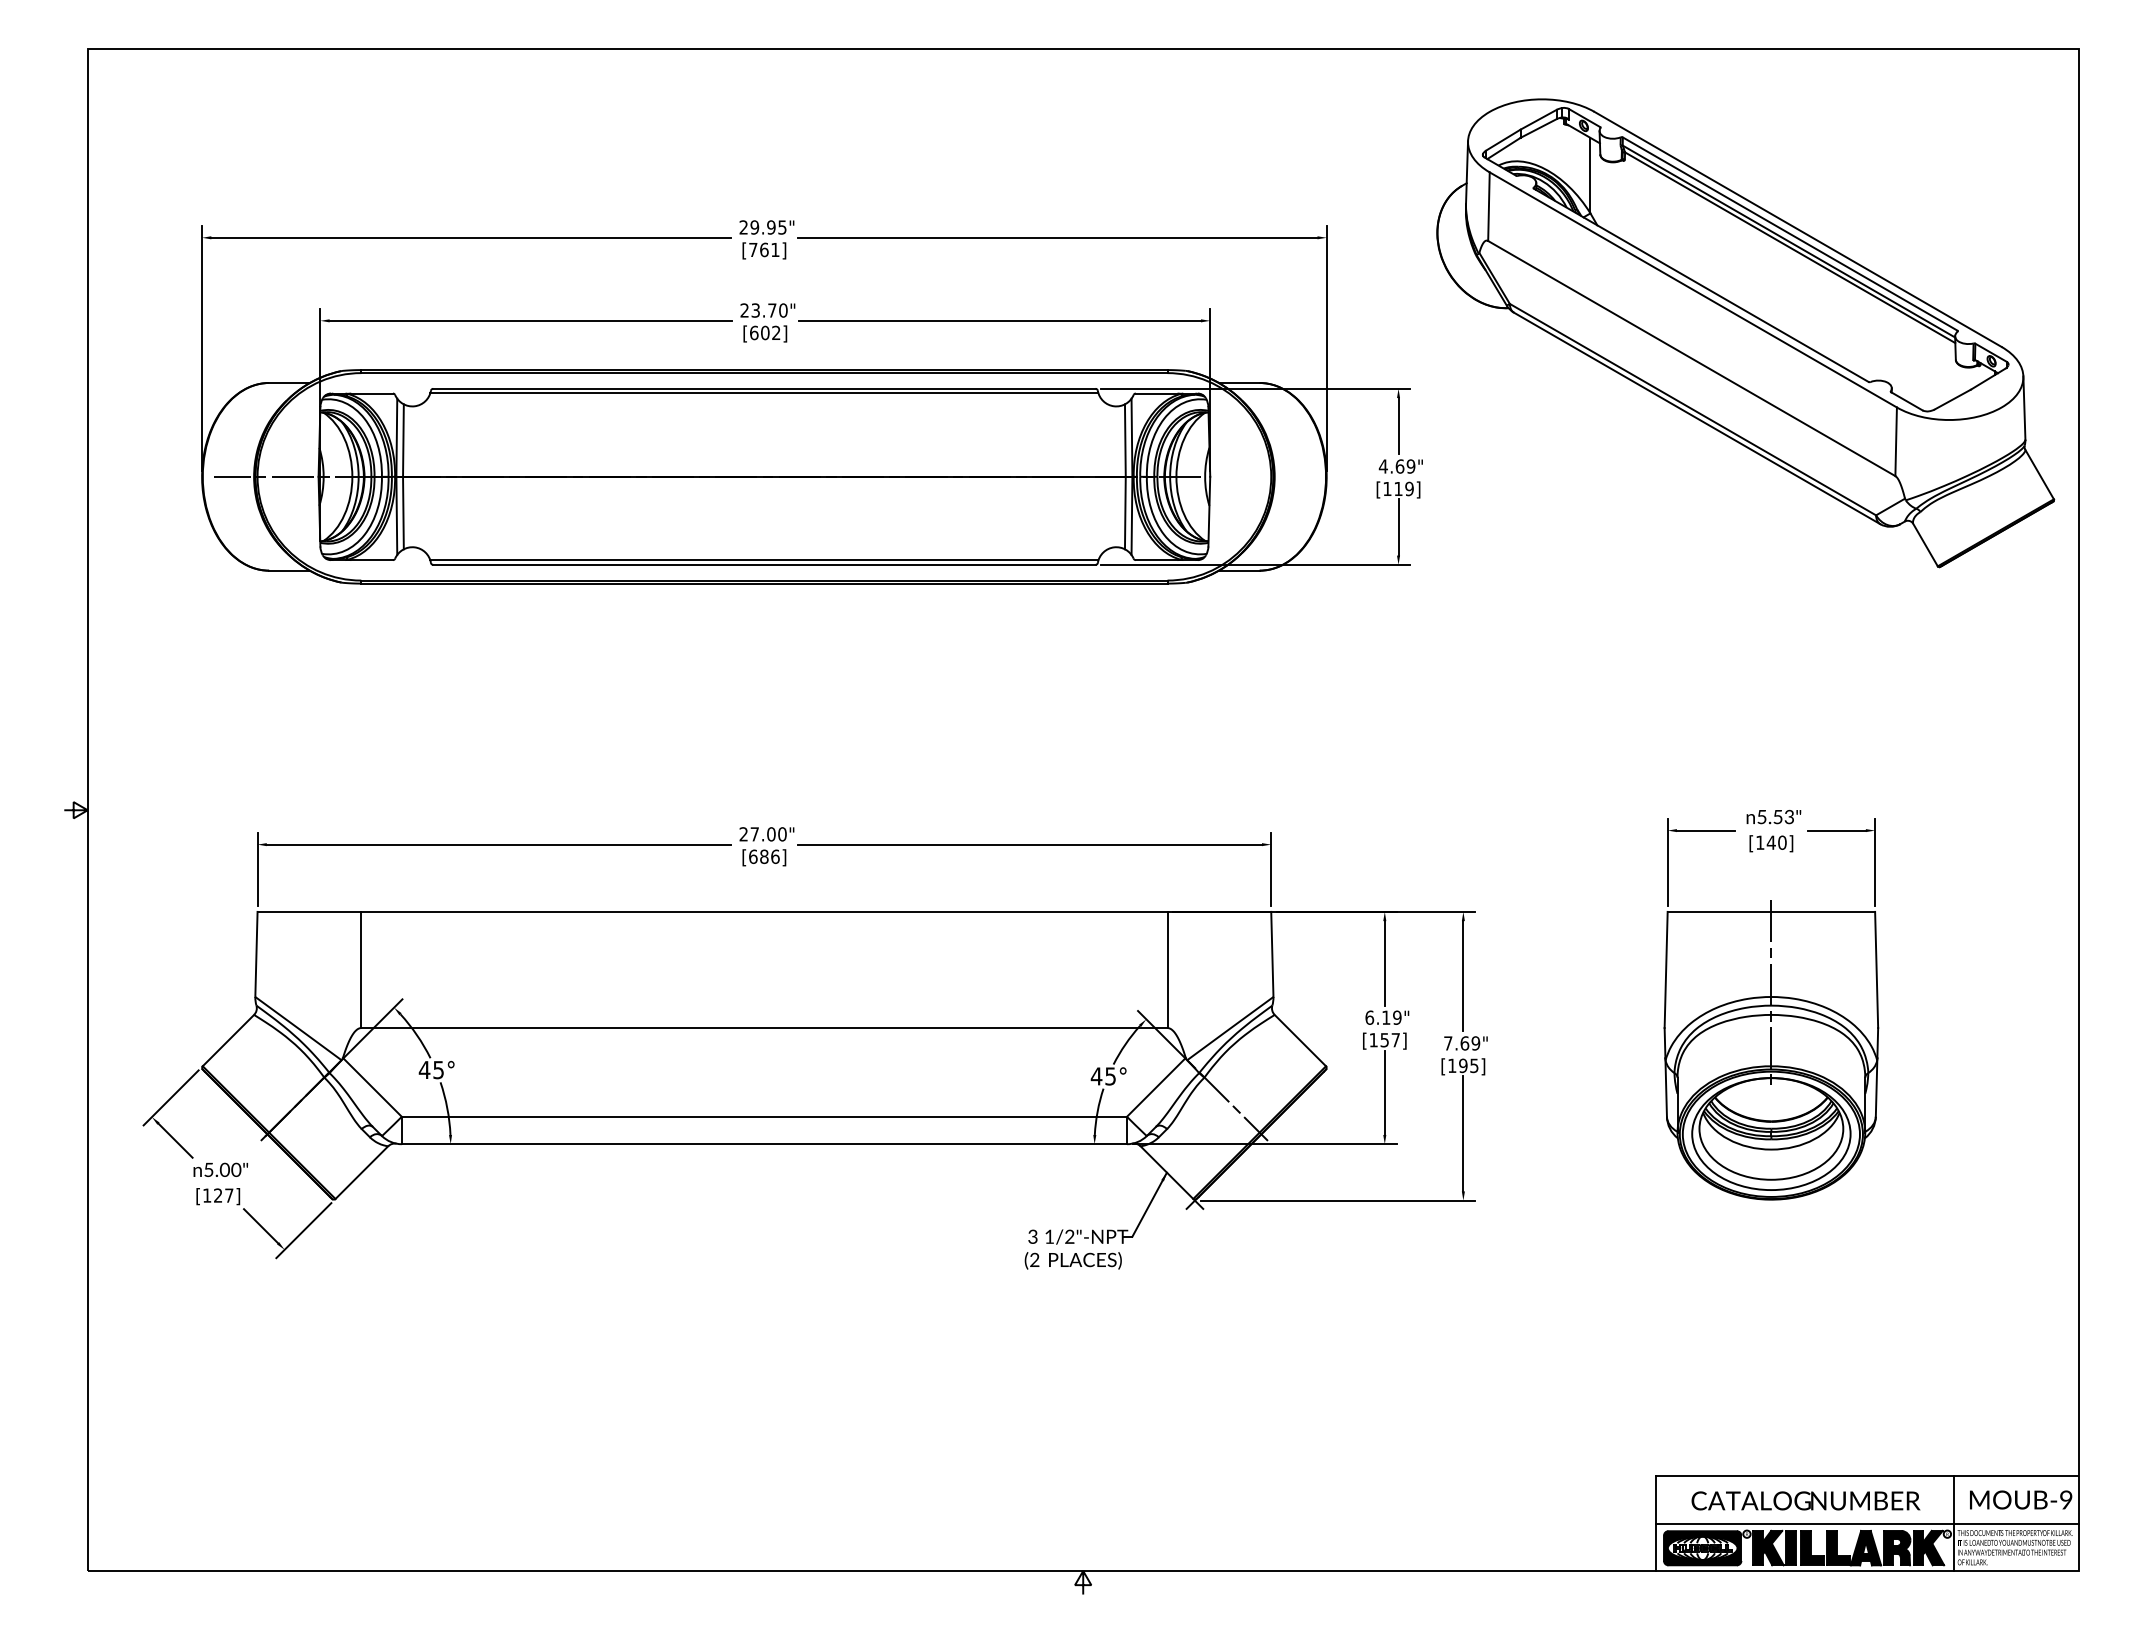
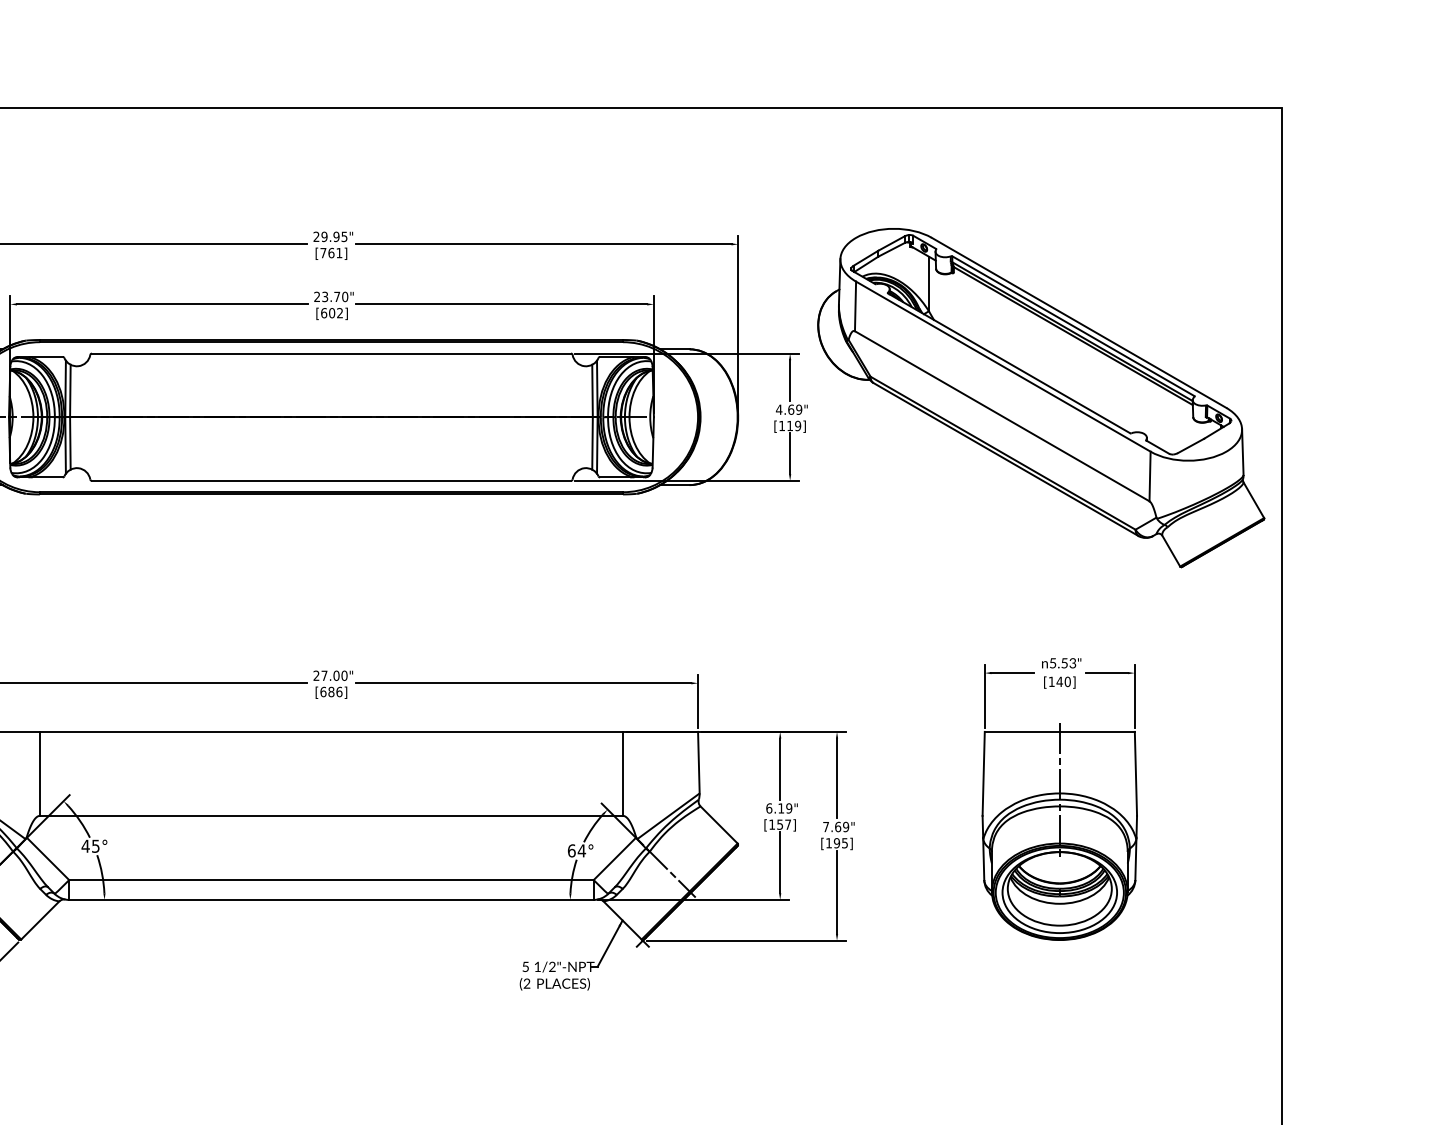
part: (1745, 333) -> (1041, 398), moved
line: (764, 393) -> (331, 356), removed
line: (764, 560) -> (331, 477), removed
text: (1103, 1076) -> (576, 850), 45° -> 64°
text: (1032, 1236) -> (525, 966), 3 -> 5

